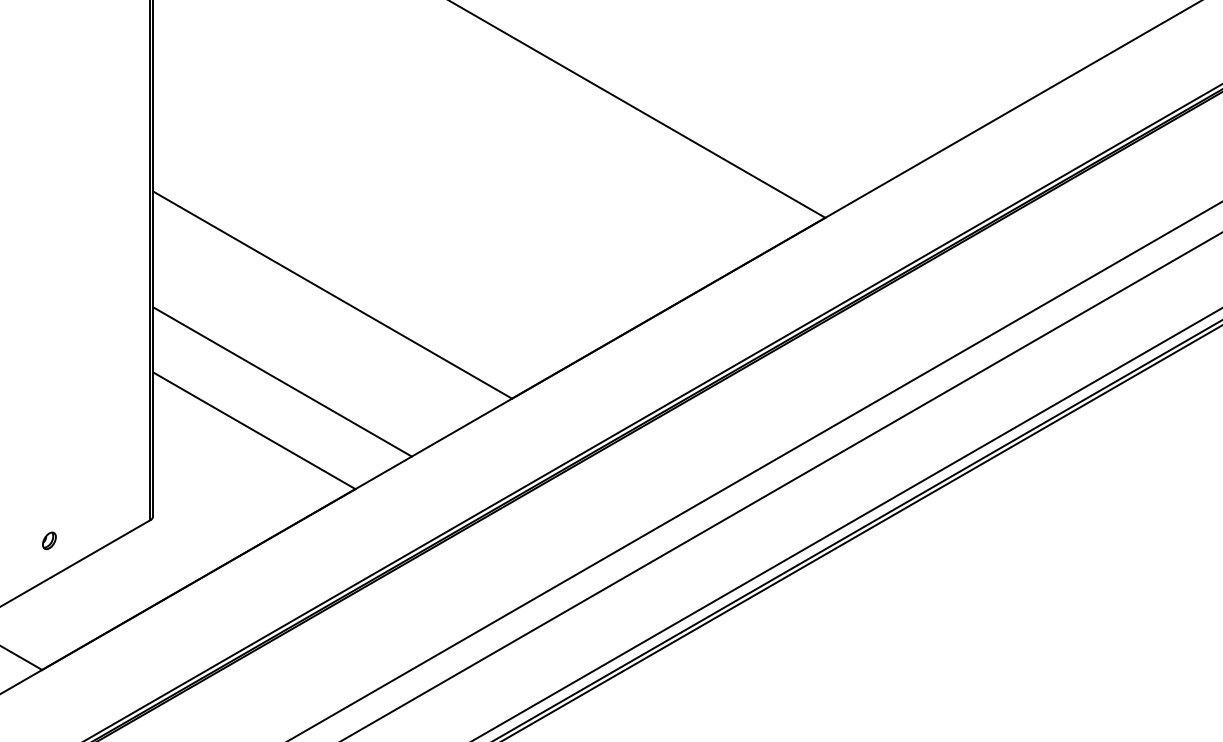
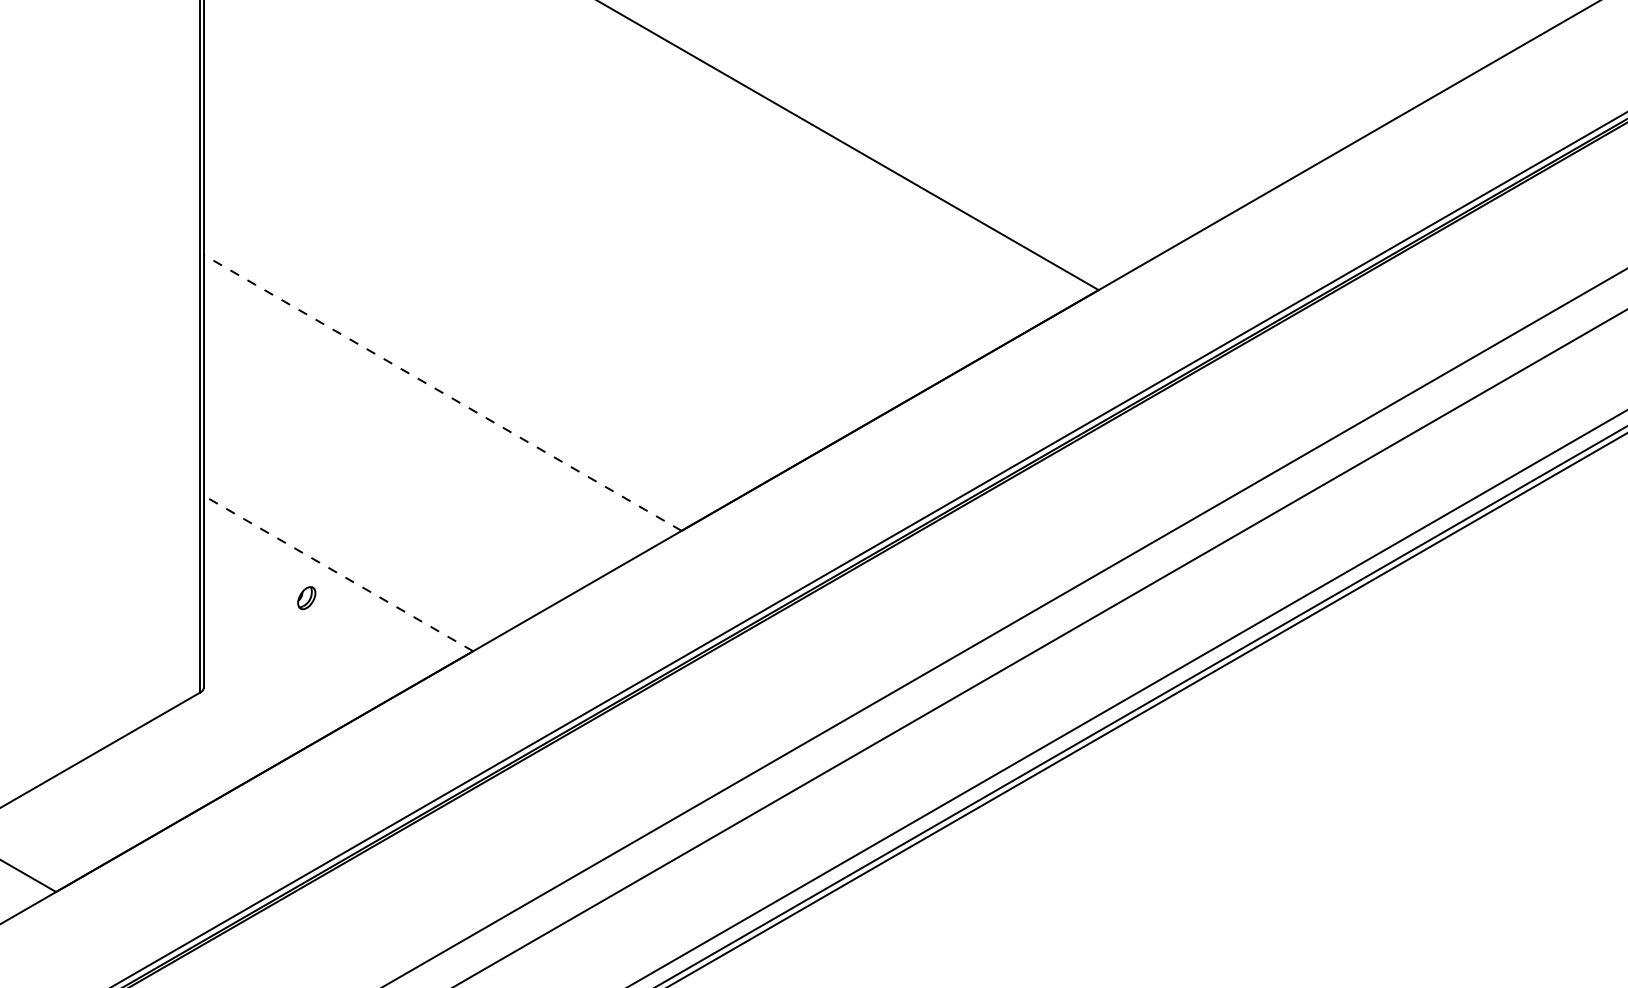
line: (332, 294) -> (442, 392), solid -> dashed
line: (282, 381) -> (375, 508), removed
line: (254, 430) -> (338, 573), solid -> dashed
part: (49, 541) -> (306, 598), moved

